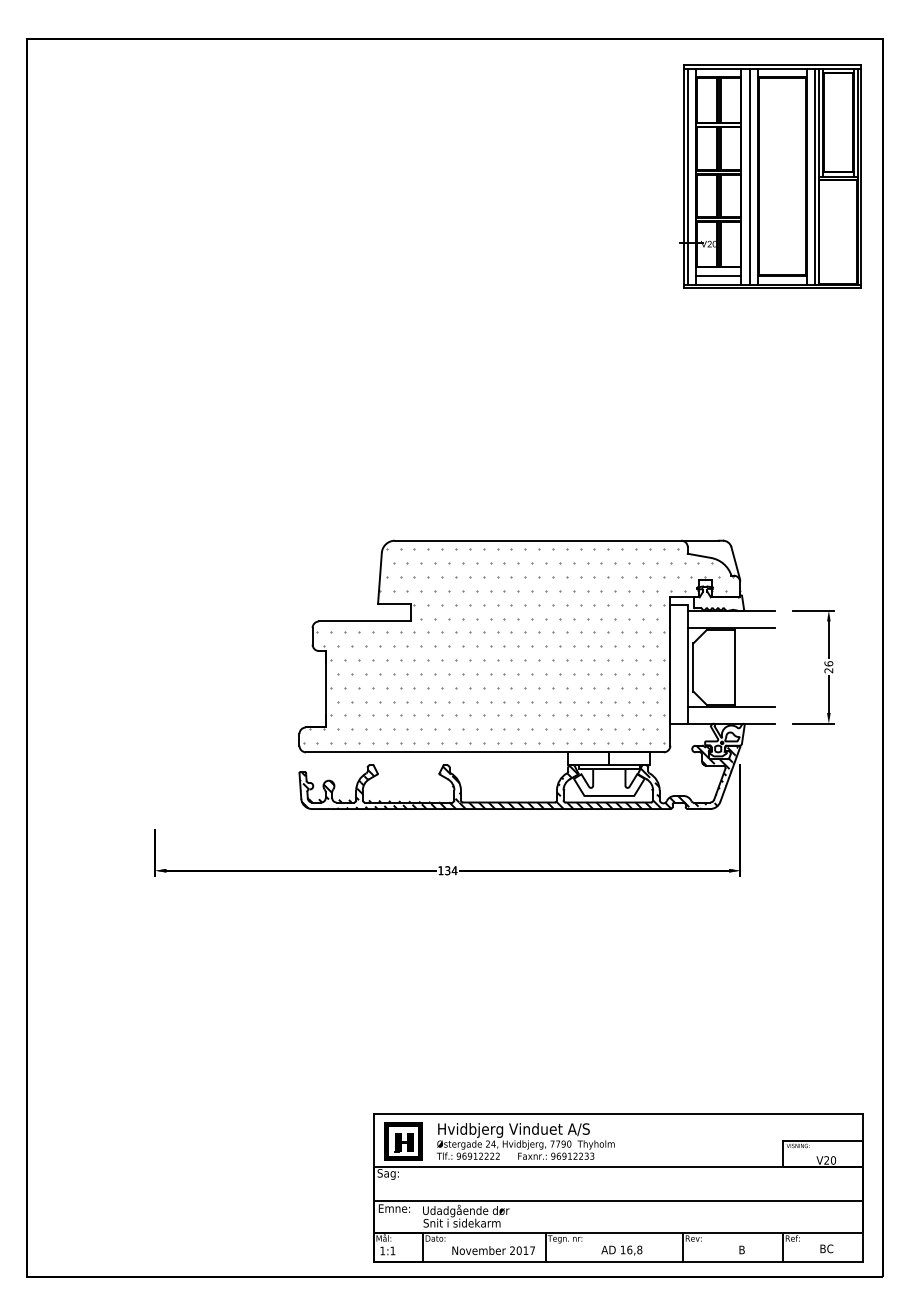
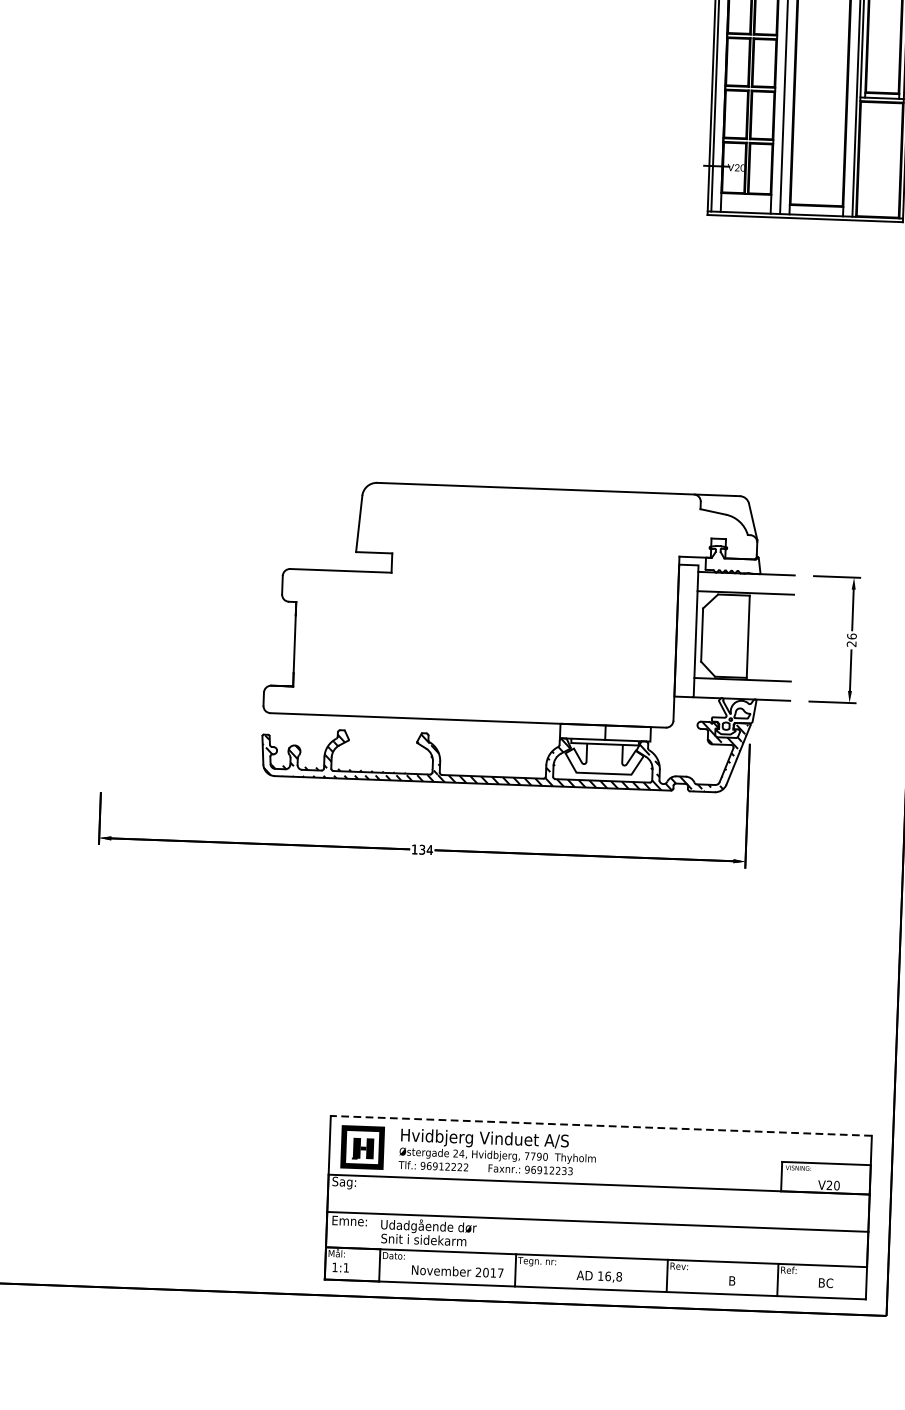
line: (718, 276) -> (745, 203), removed
hatch: (521, 646) -> (512, 604), removed
line: (618, 1114) -> (601, 1126), solid -> dashed

